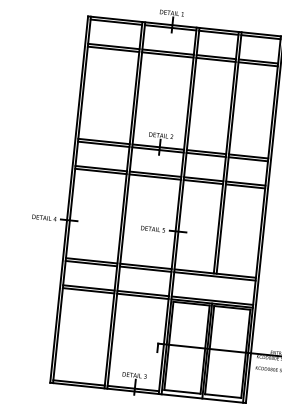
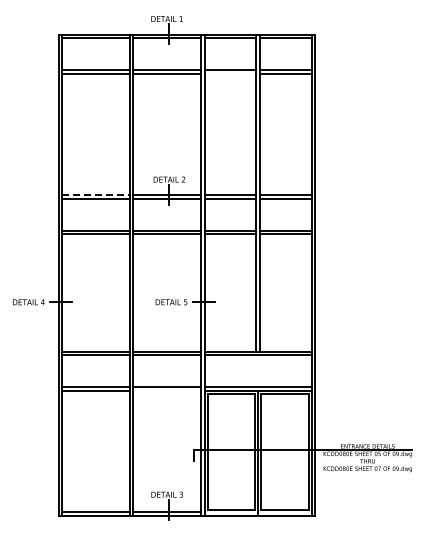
line: (216, 59) -> (230, 73), removed
line: (103, 141) -> (95, 194), solid -> dashed
line: (143, 296) -> (167, 390), removed

